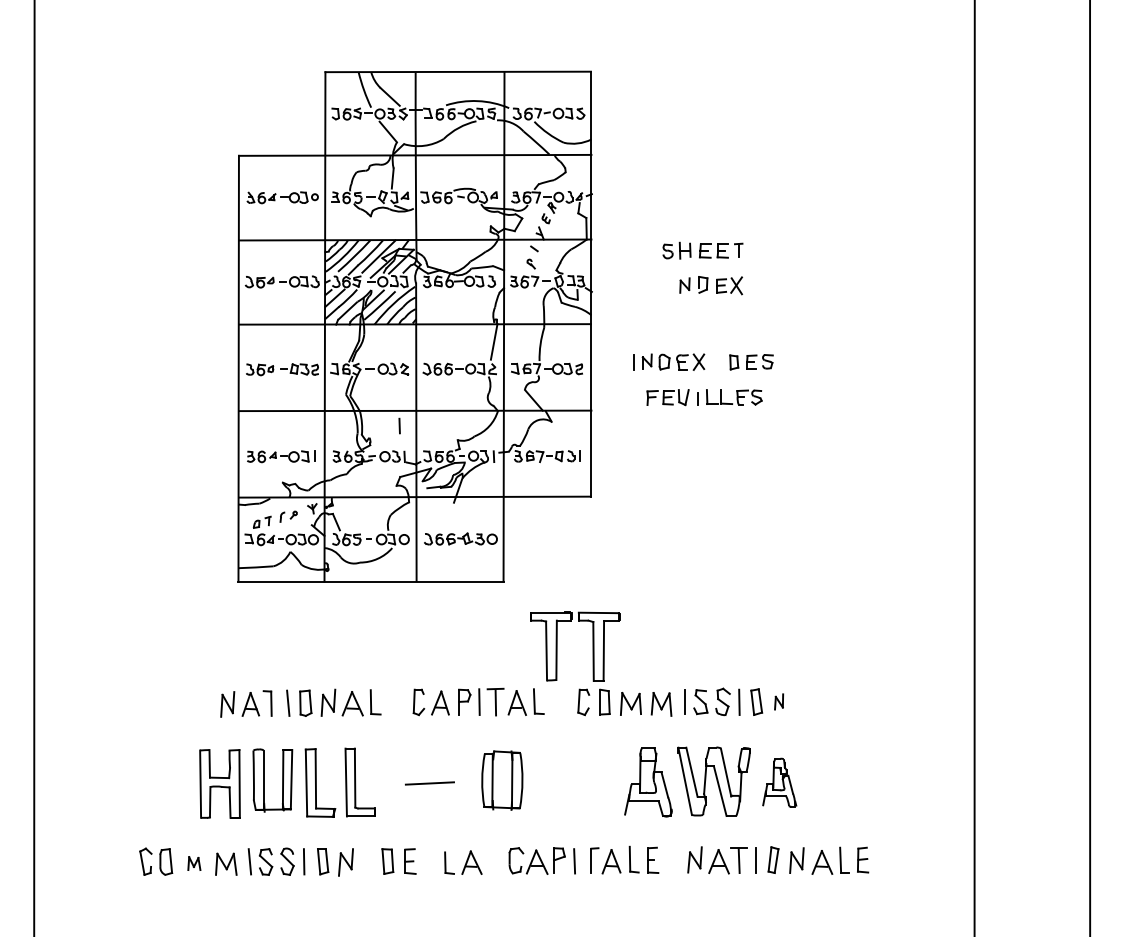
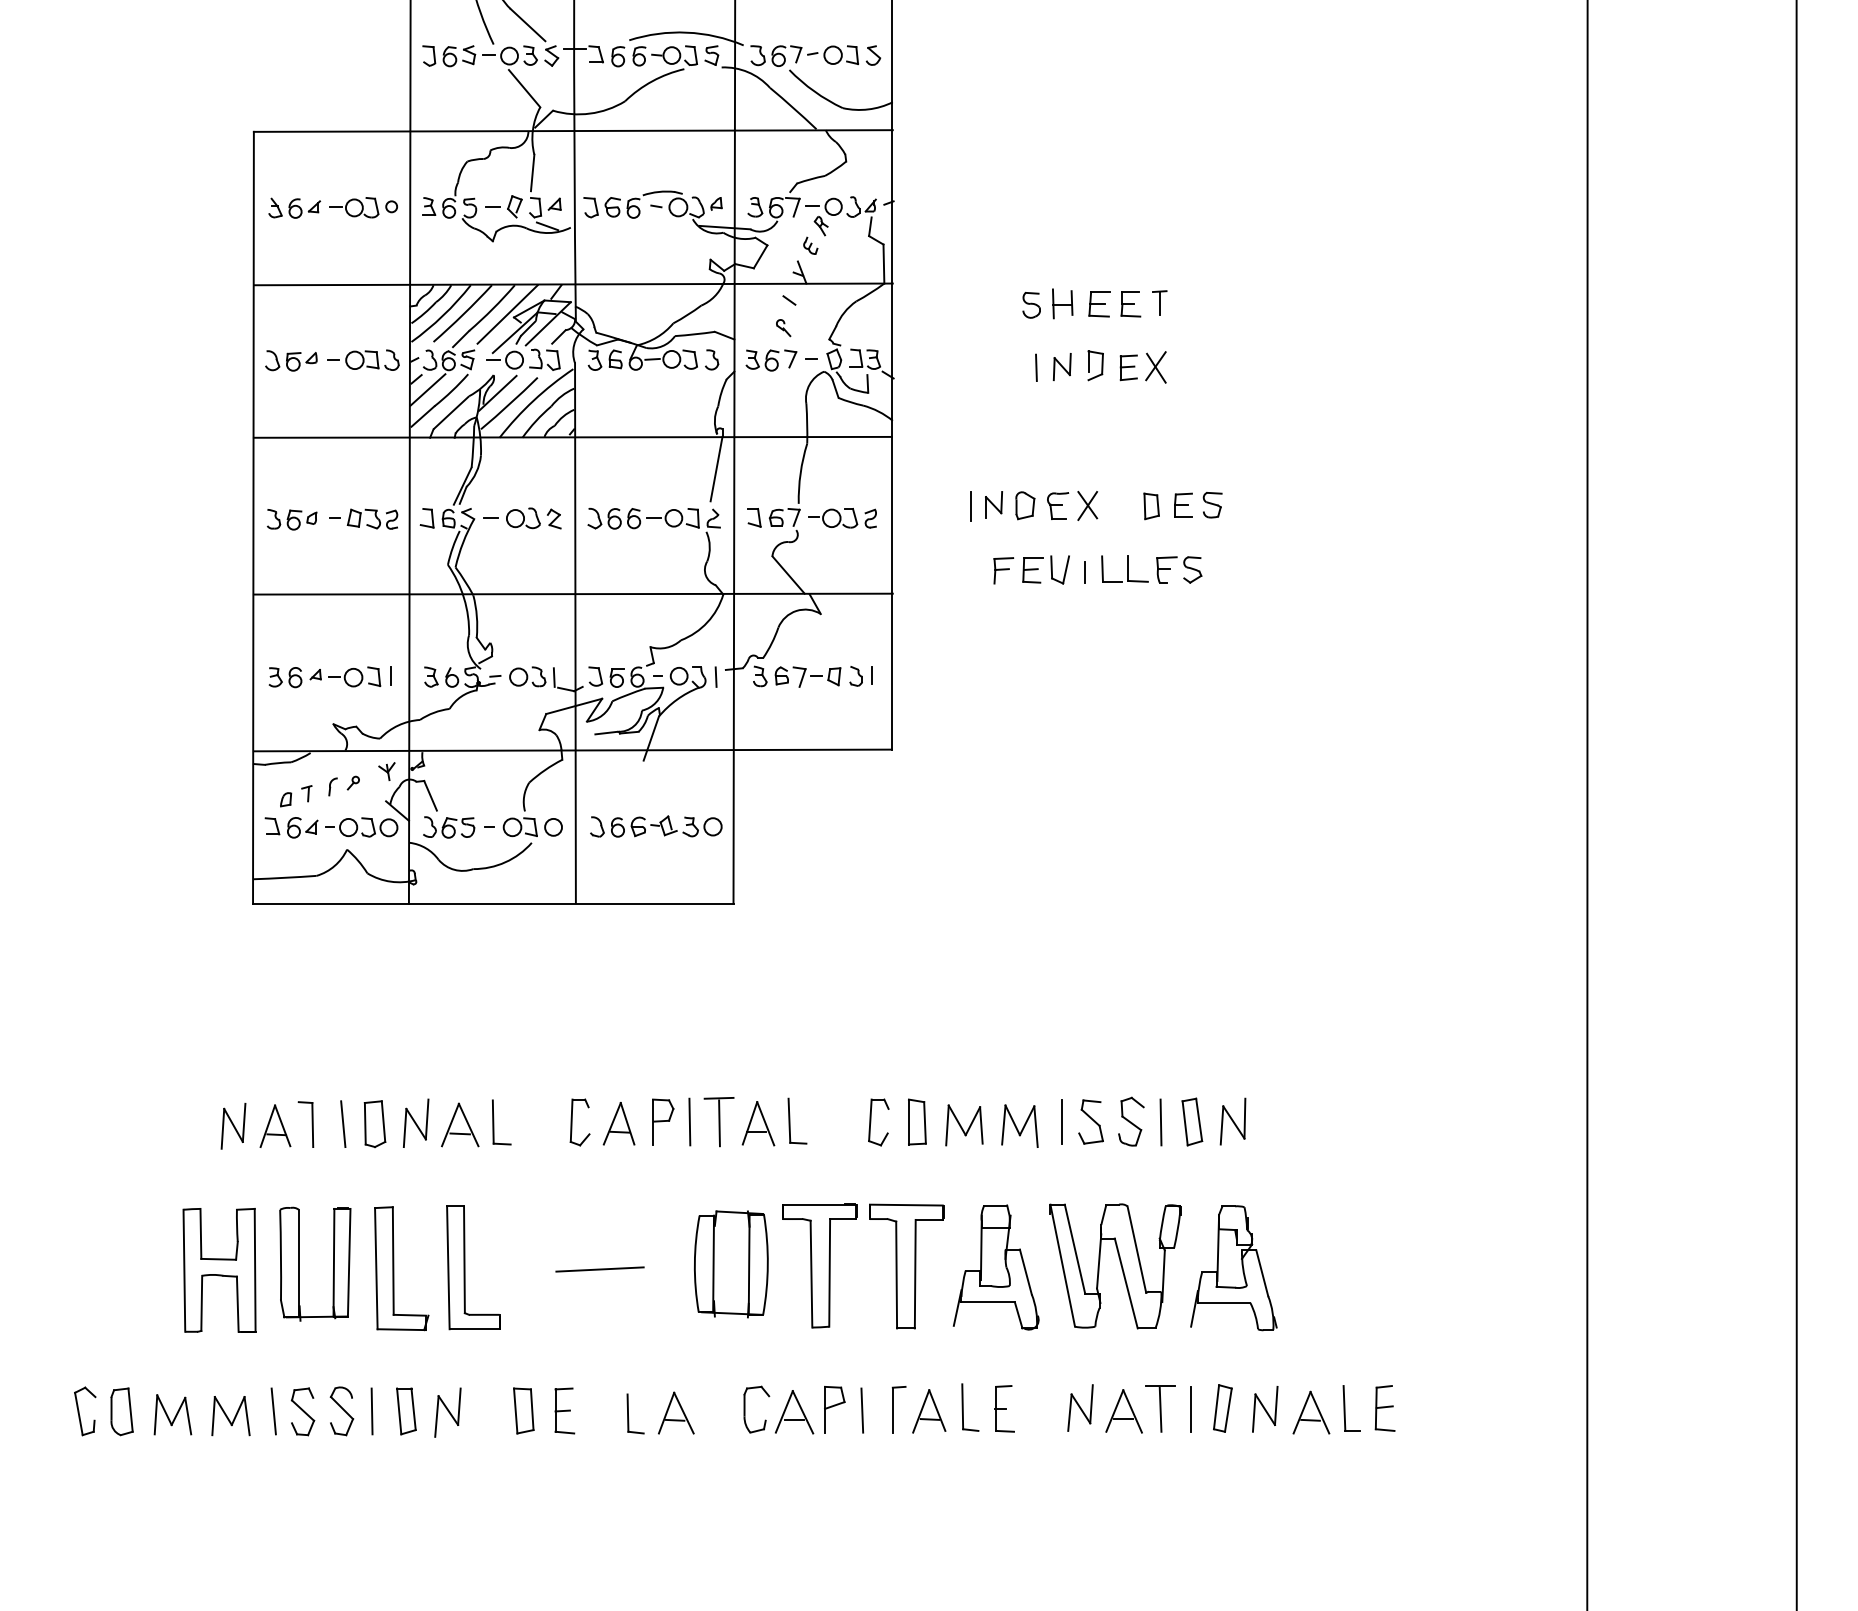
line: (399, 425) -> (1036, 366), moved
part: (592, 646) -> (894, 1265), moved
part: (778, 701) -> (1231, 1120), size x1.67
part: (779, 782) -> (1233, 1267), size x1.43
part: (194, 863) -> (173, 1414), size x1.67

